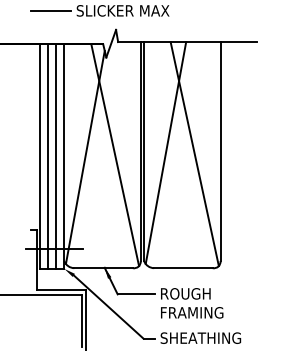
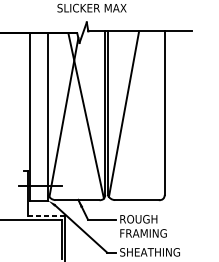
line: (51, 11) -> (38, 8), removed
line: (194, 154) -> (145, 115), removed
line: (48, 156) -> (36, 116), removed
line: (56, 156) -> (42, 116), removed
line: (61, 290) -> (46, 216), solid -> dashed

